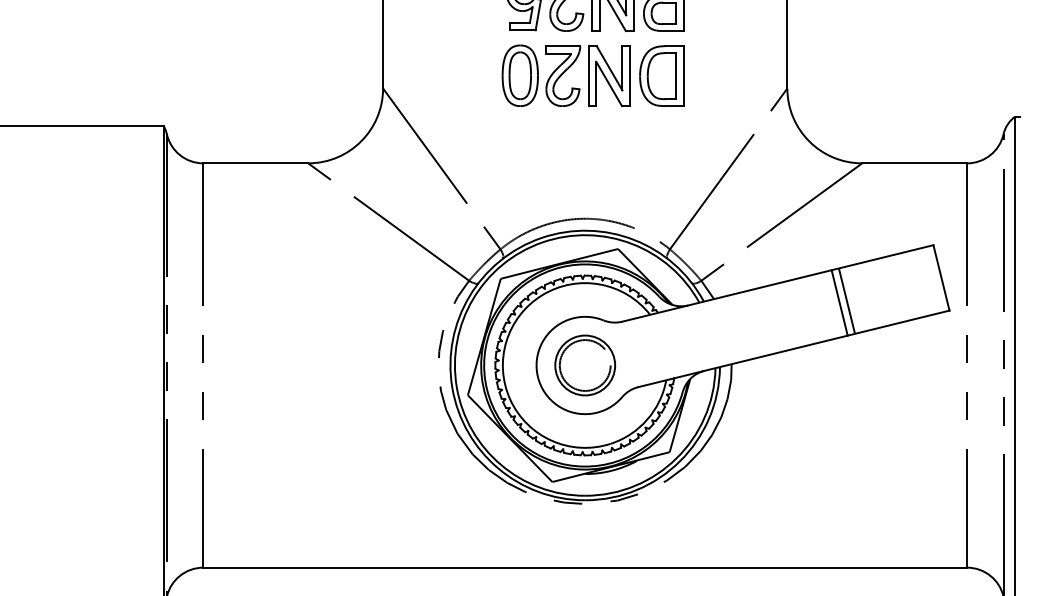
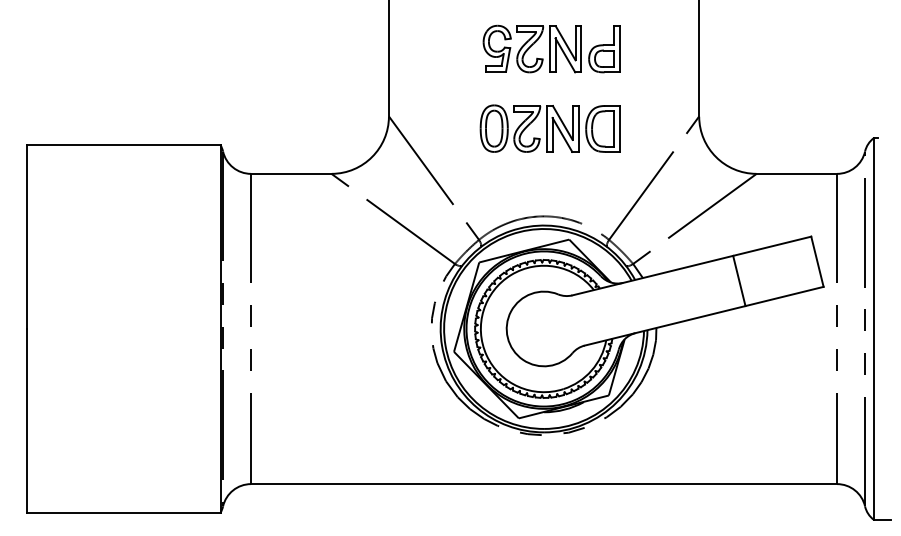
part: (592, 75) -> (549, 128), moved
line: (846, 301) -> (744, 279), removed
part: (584, 364) -> (543, 328), removed

